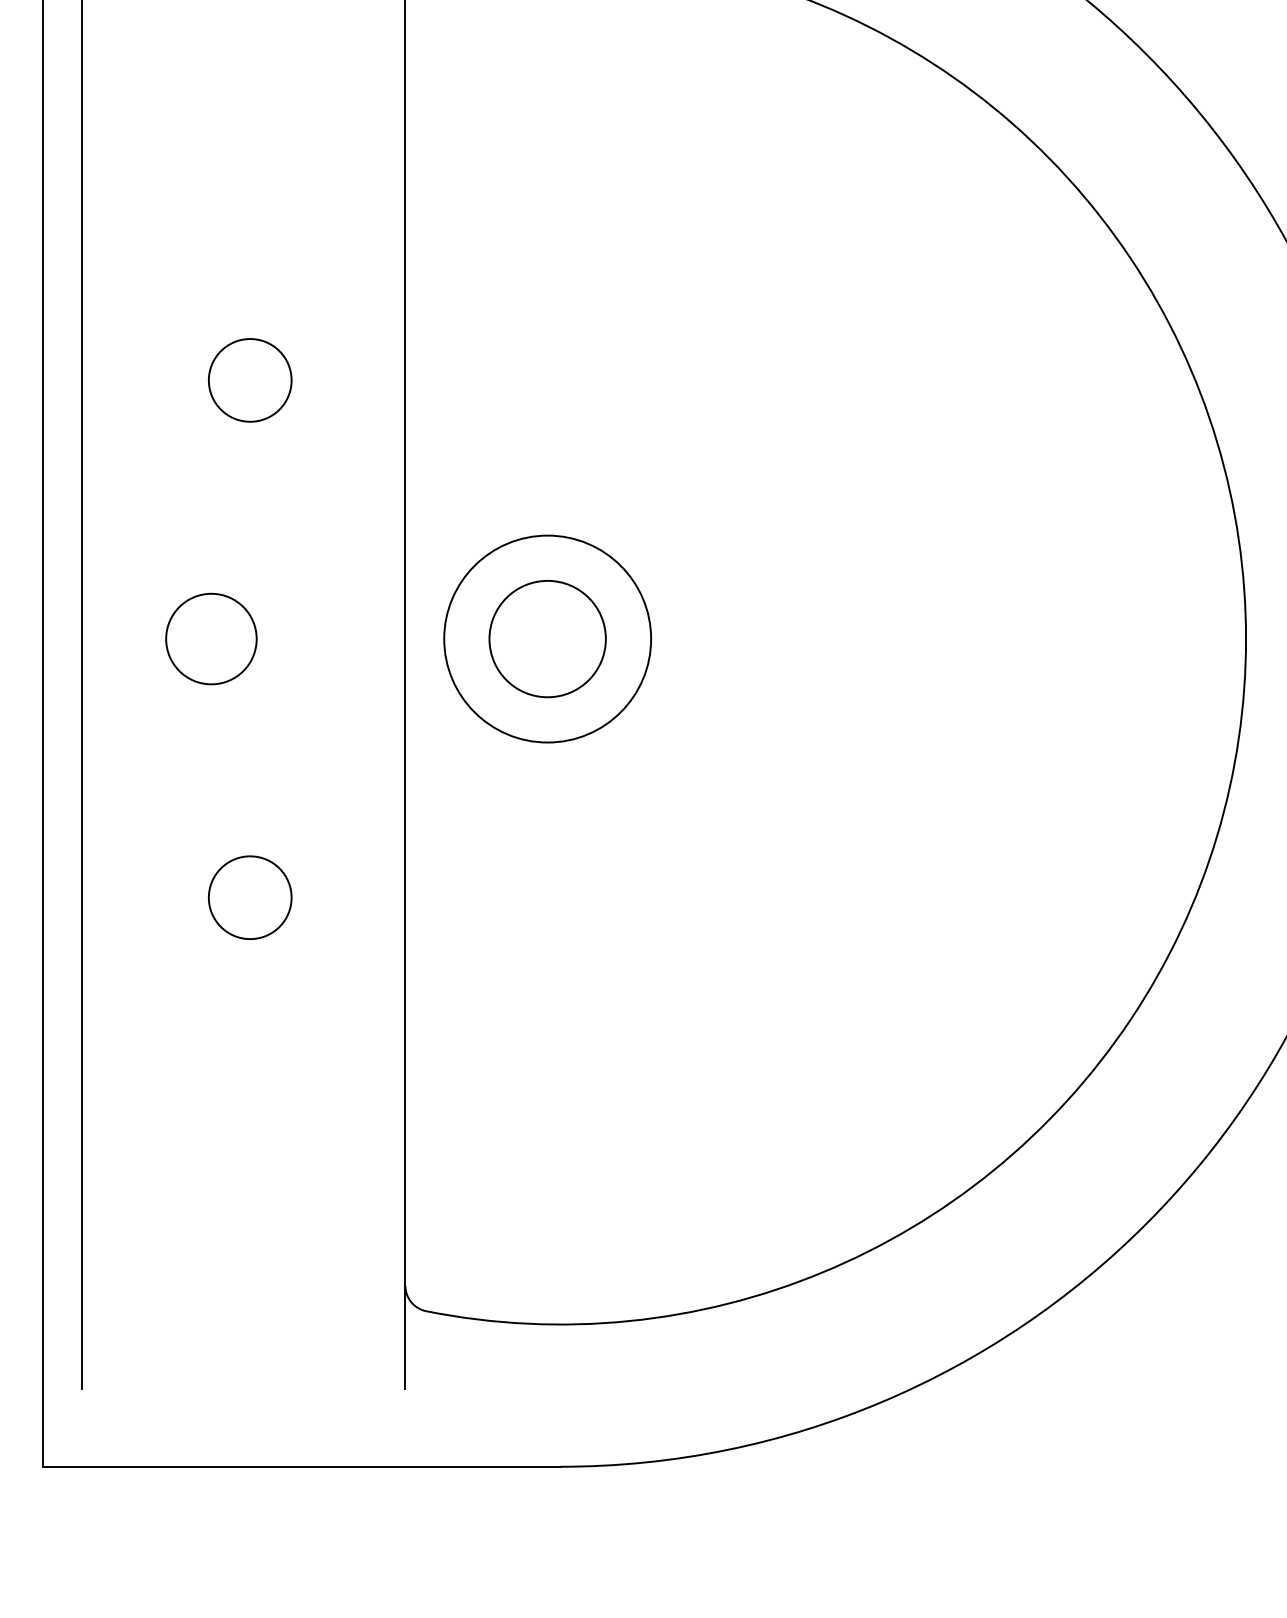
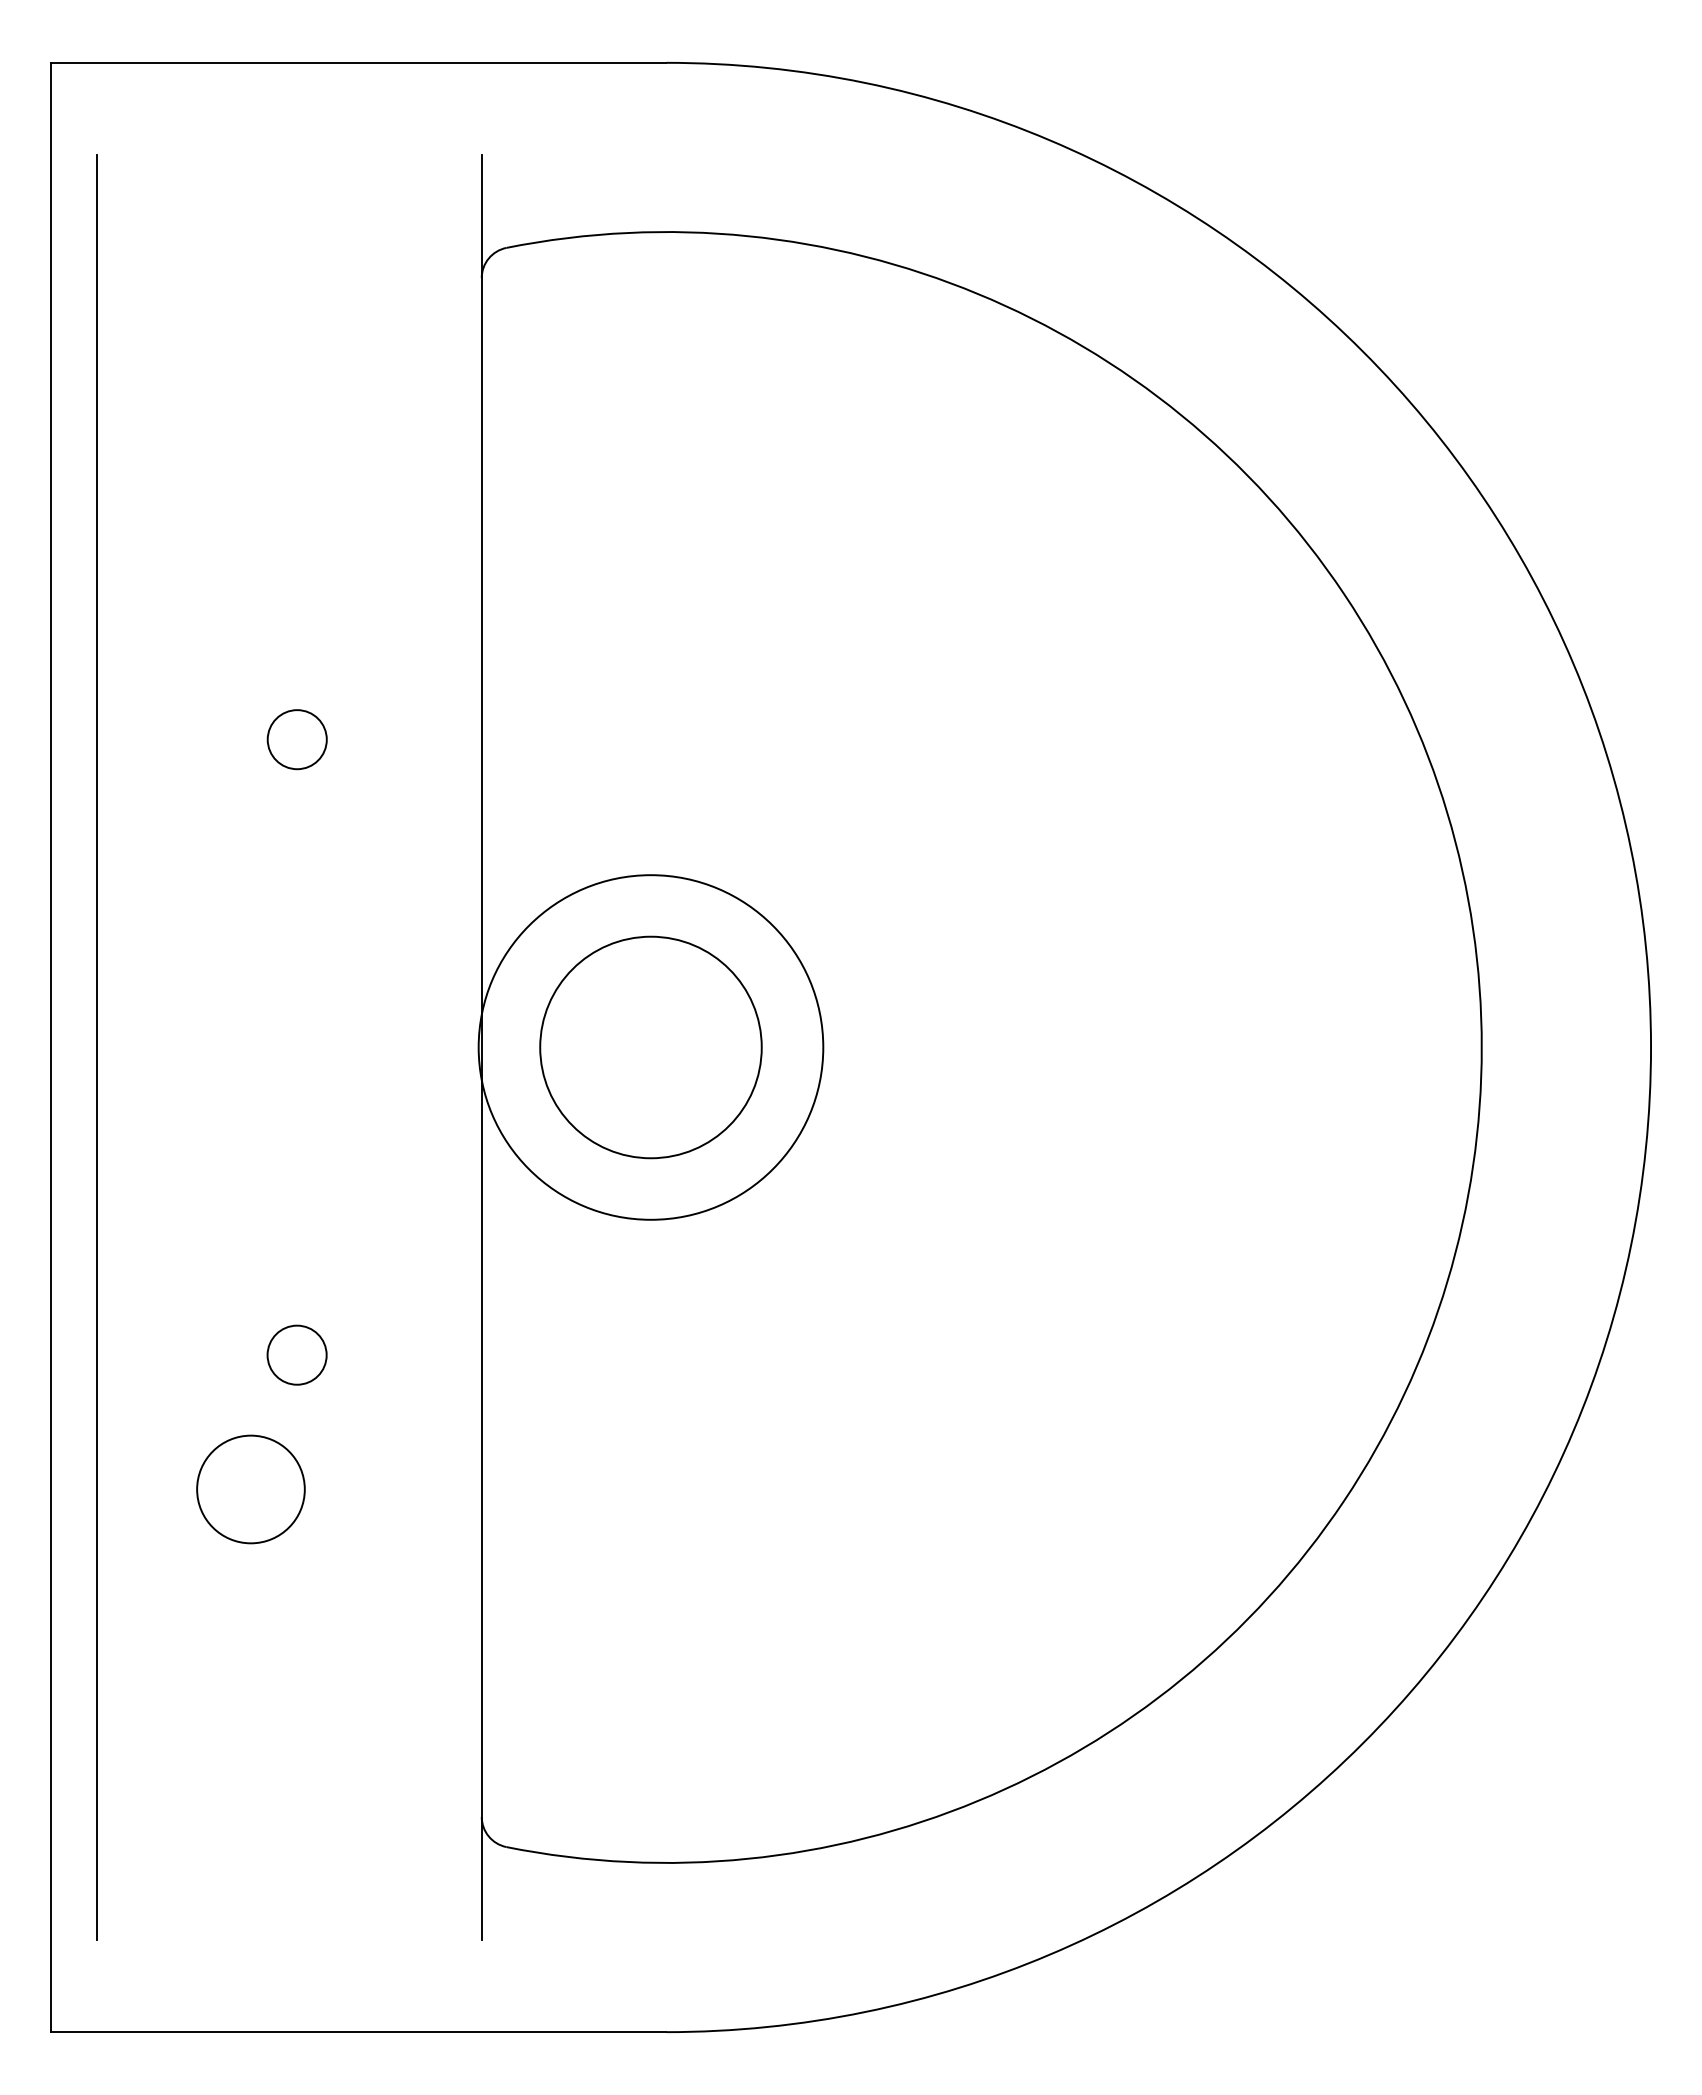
circle: (250, 380) -> (297, 739), size x0.6
circle: (211, 639) -> (250, 1489), moved
circle: (547, 639) -> (650, 1047), size x1.4
circle: (547, 639) -> (650, 1047), size x1.6
circle: (249, 897) -> (296, 1354), size x0.6

